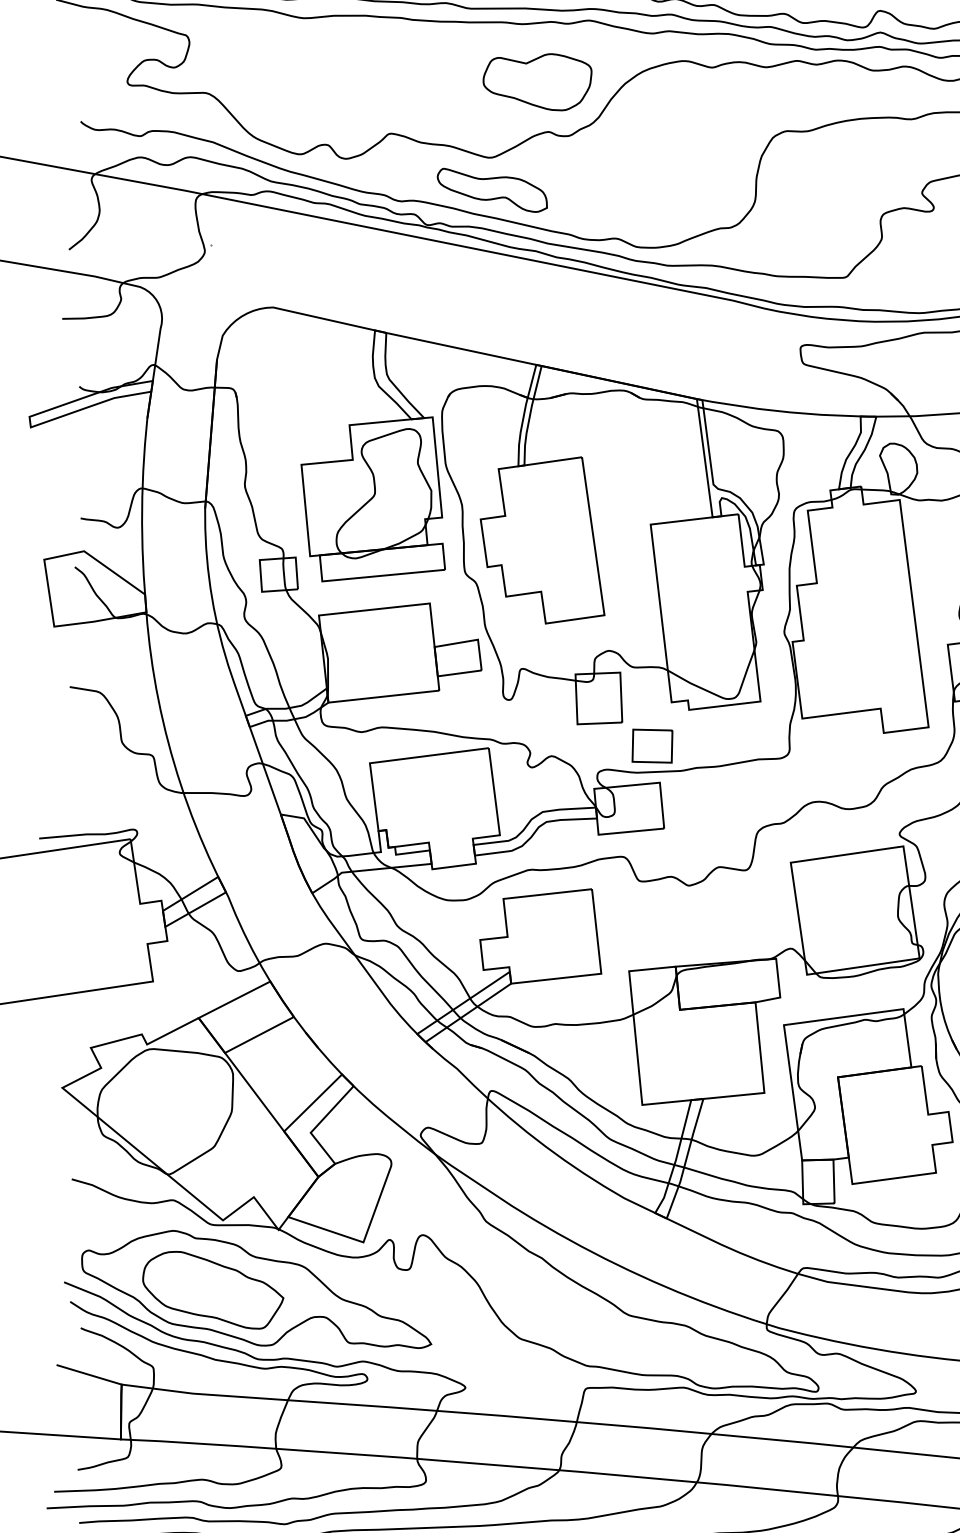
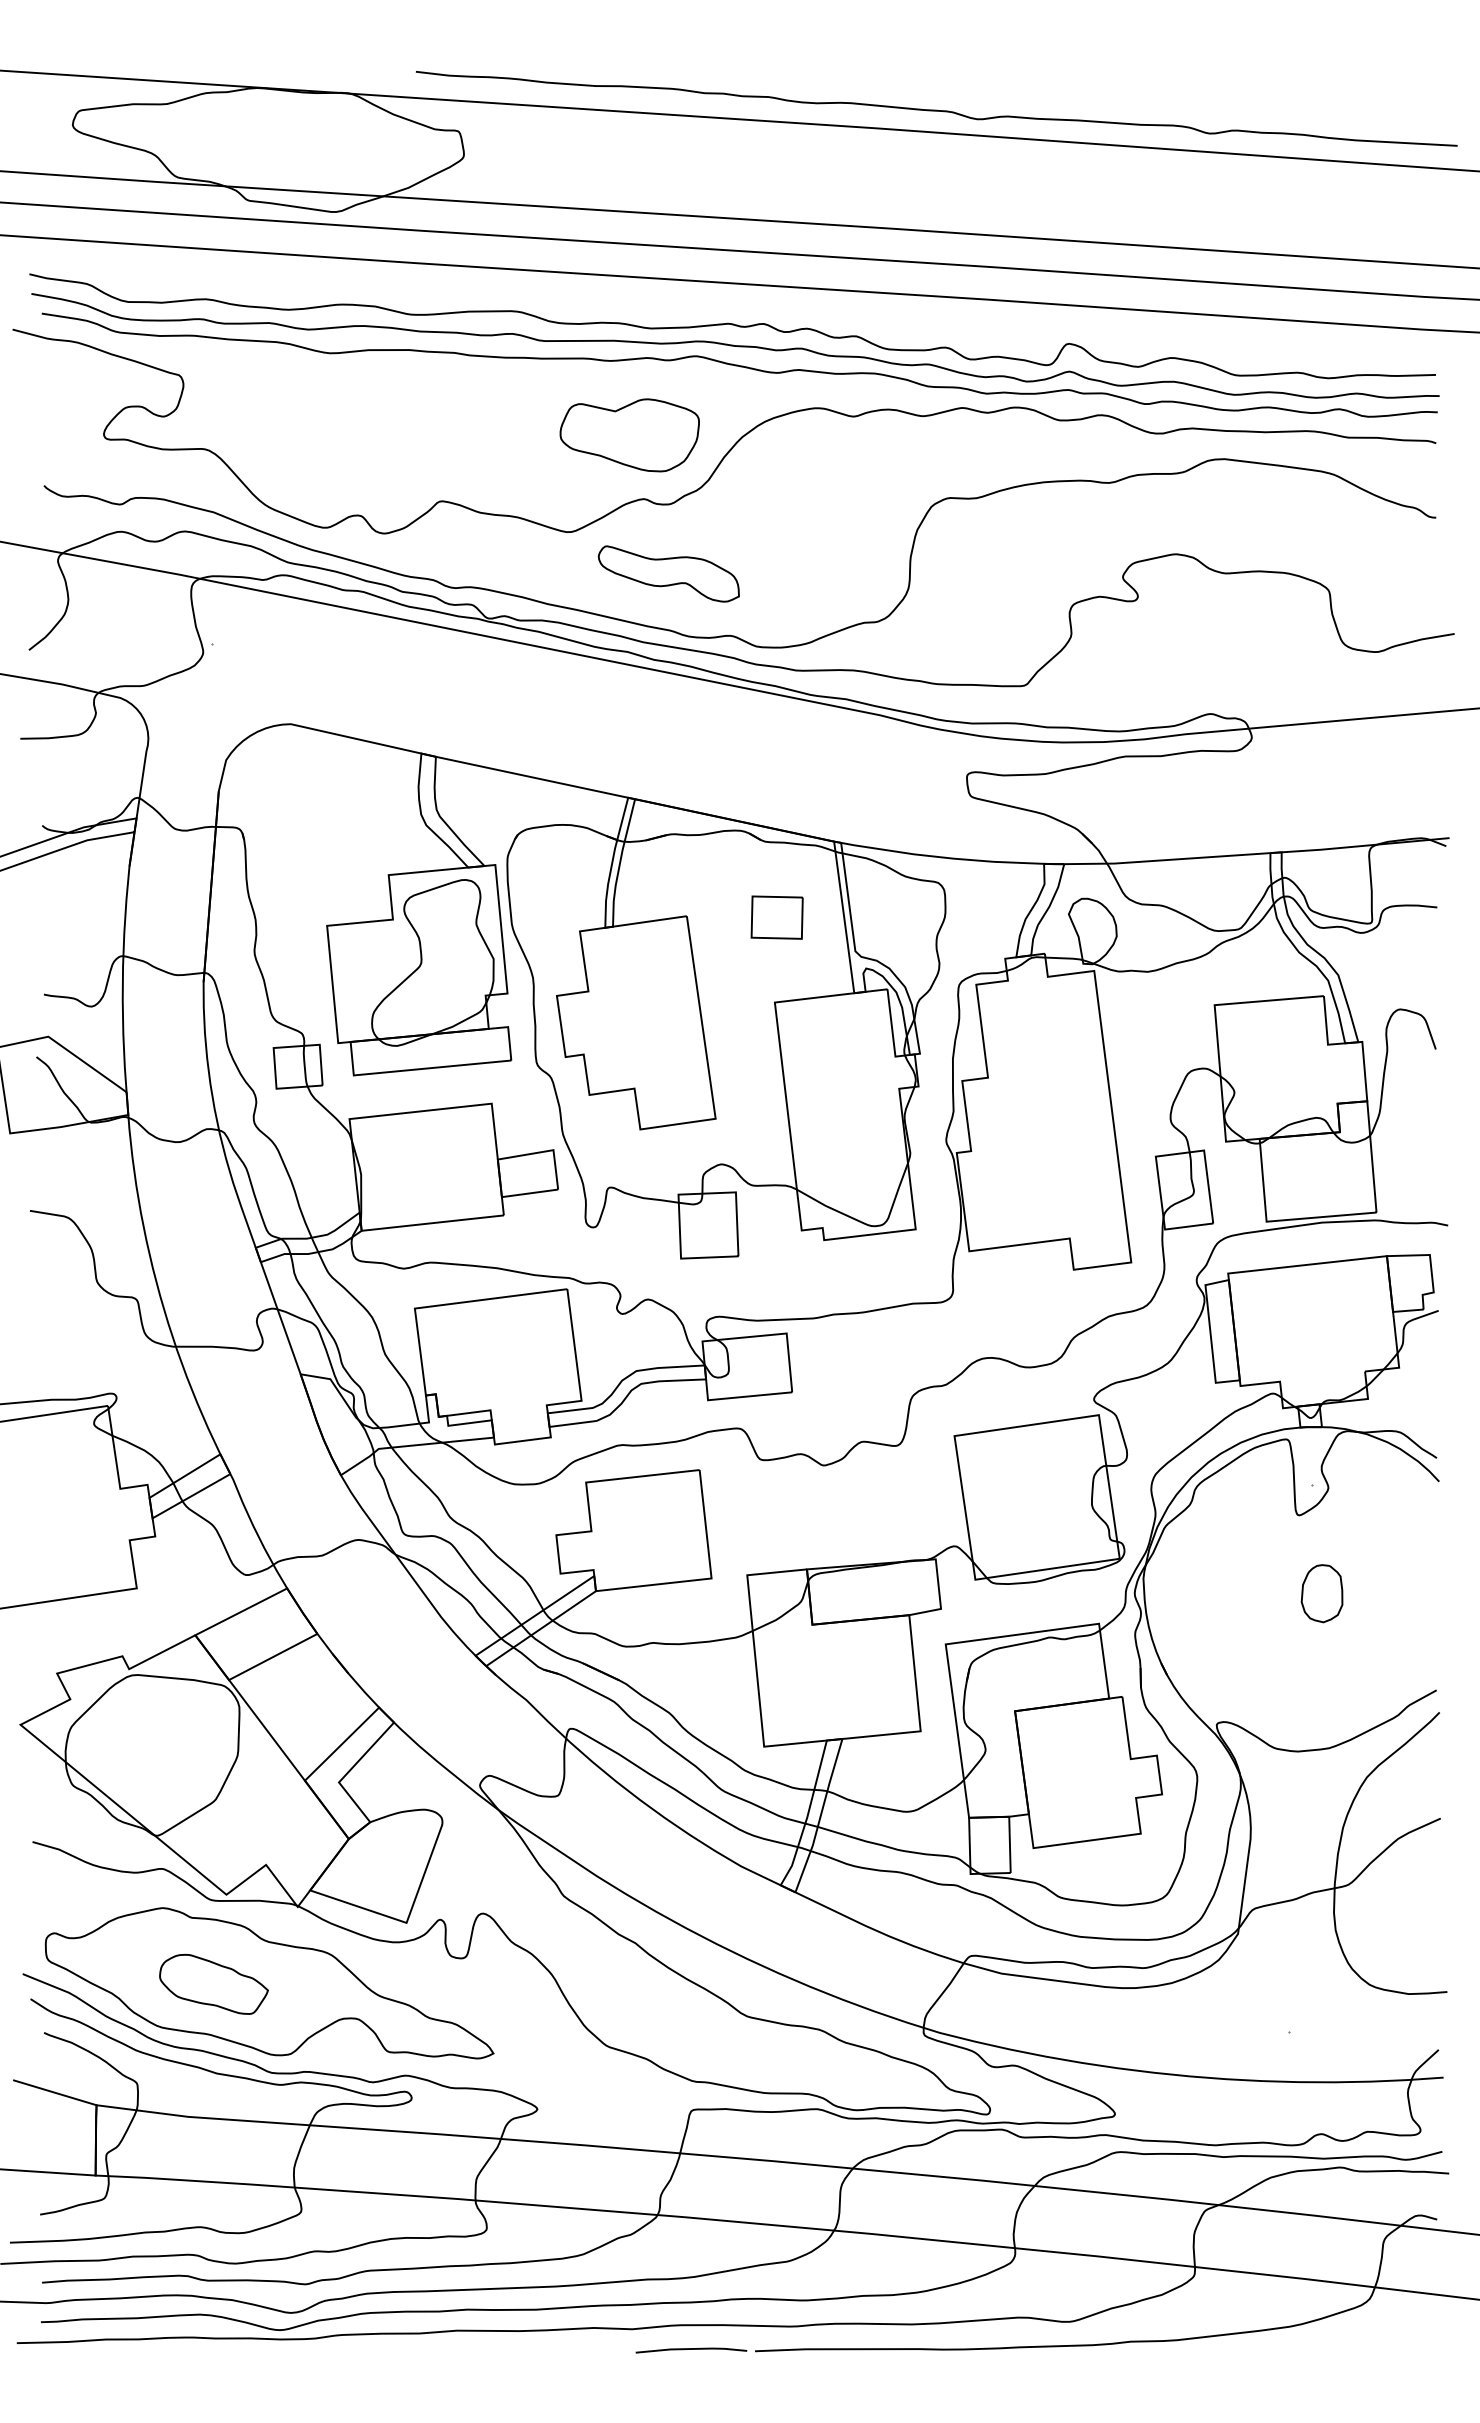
part: (492, 189) -> (668, 573), moved
part: (651, 746) -> (776, 917), moved
part: (212, 1290) -> (213, 1984), size x0.6

